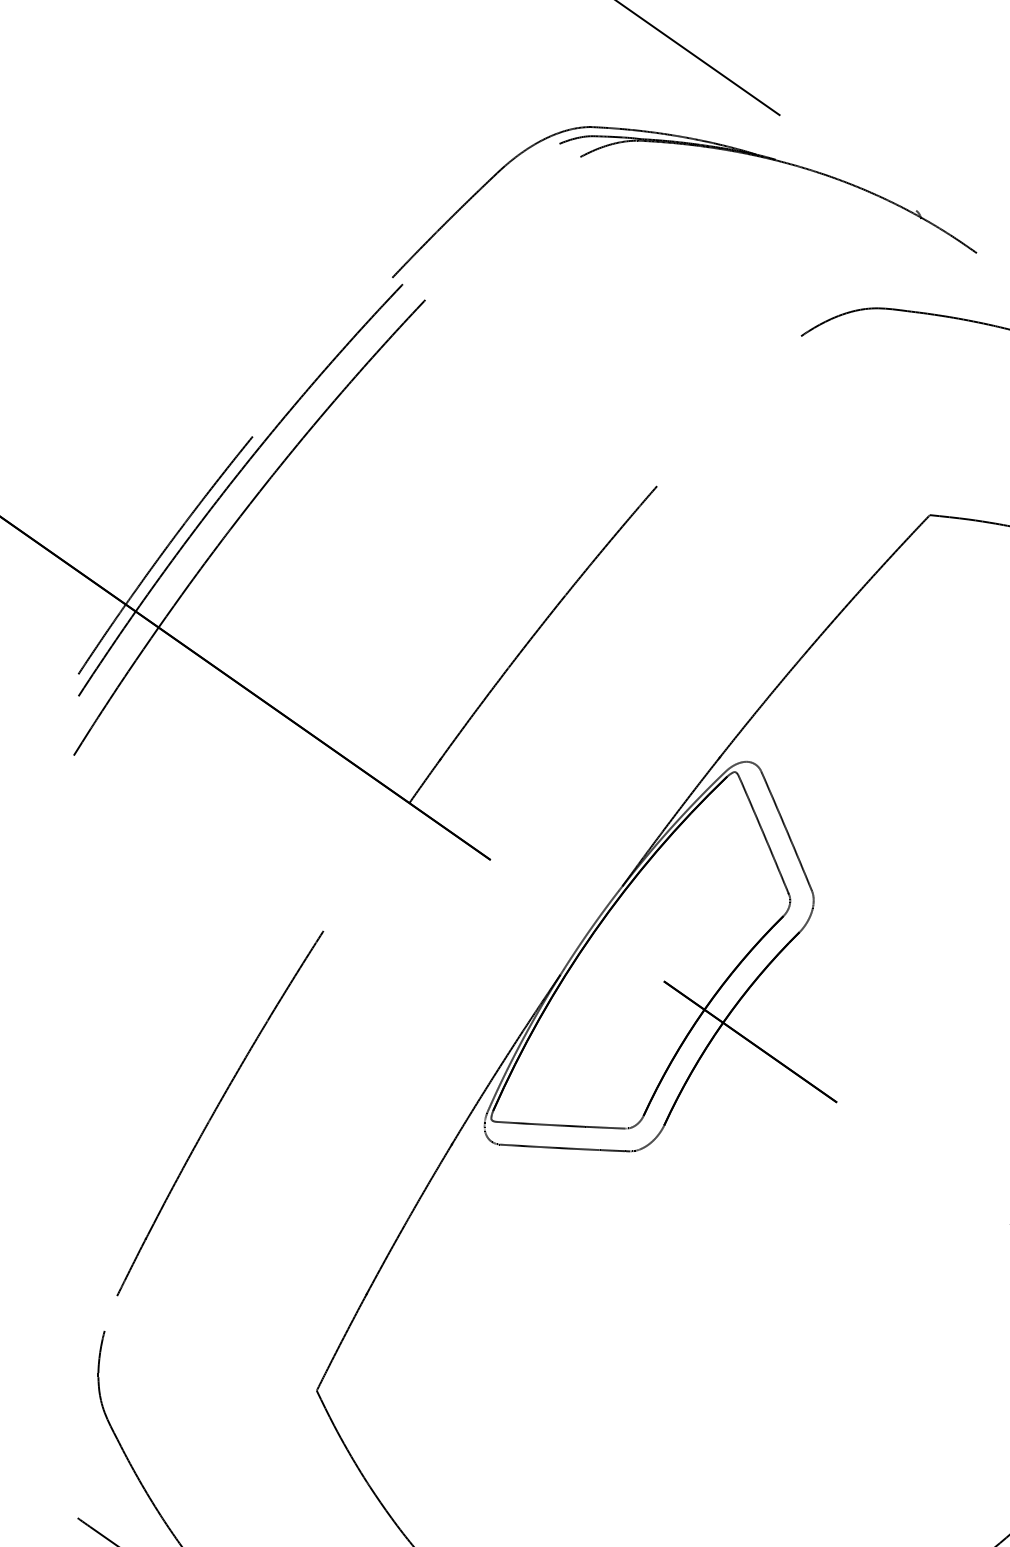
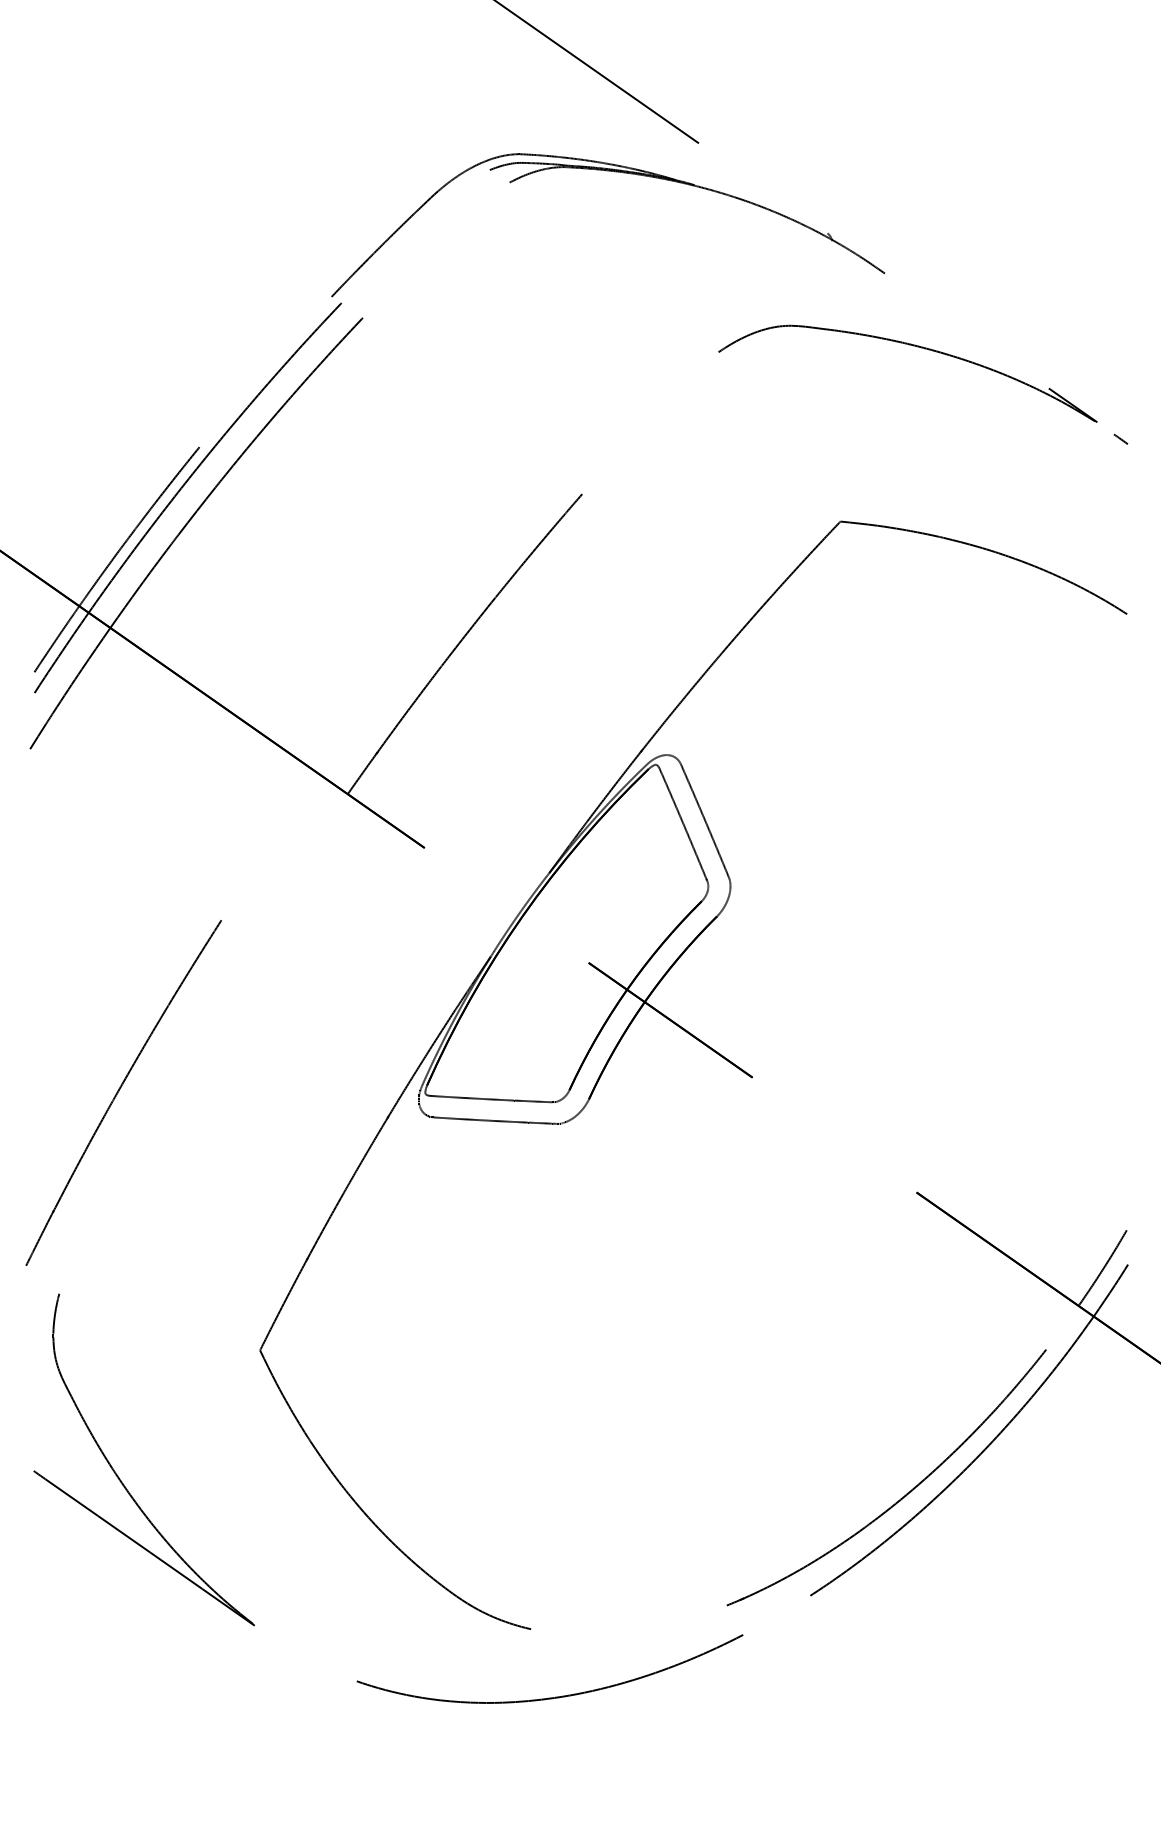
curve: (215, 1111) -> (119, 1091), moved

